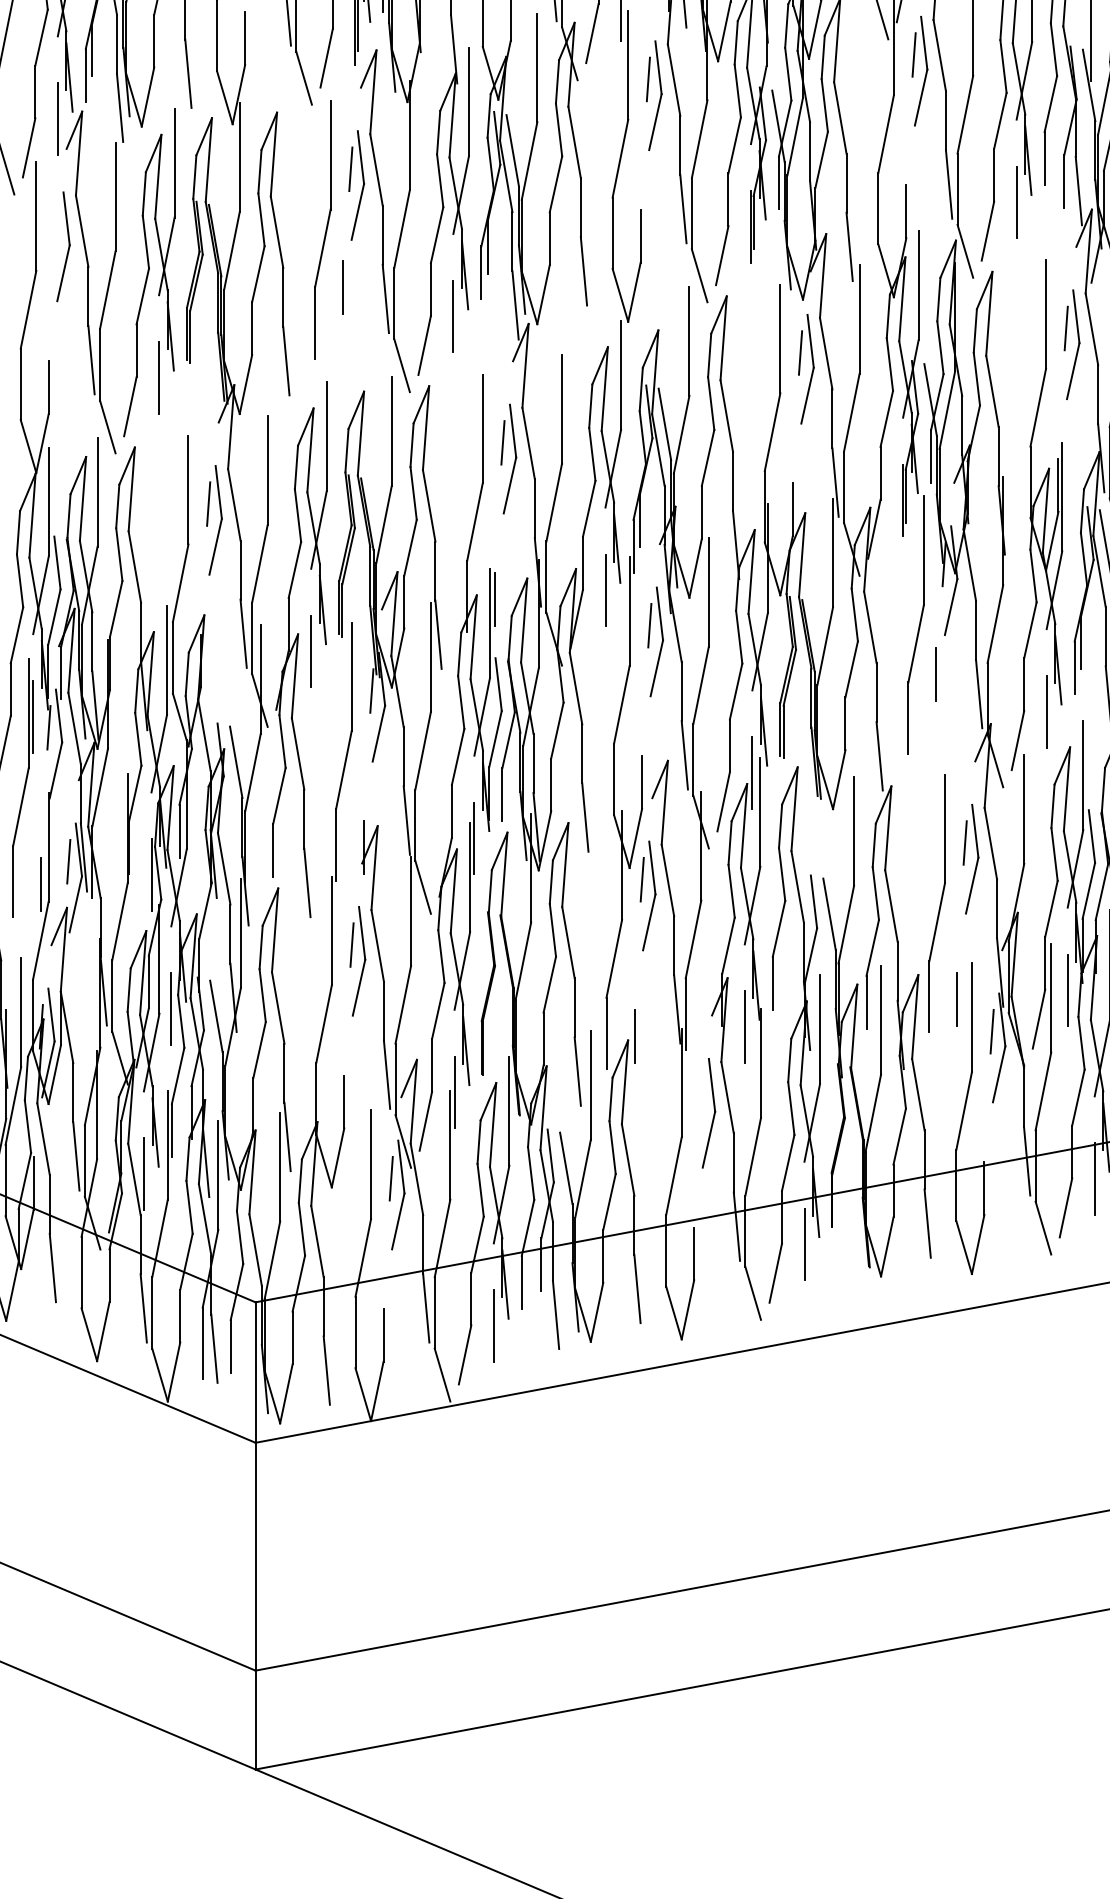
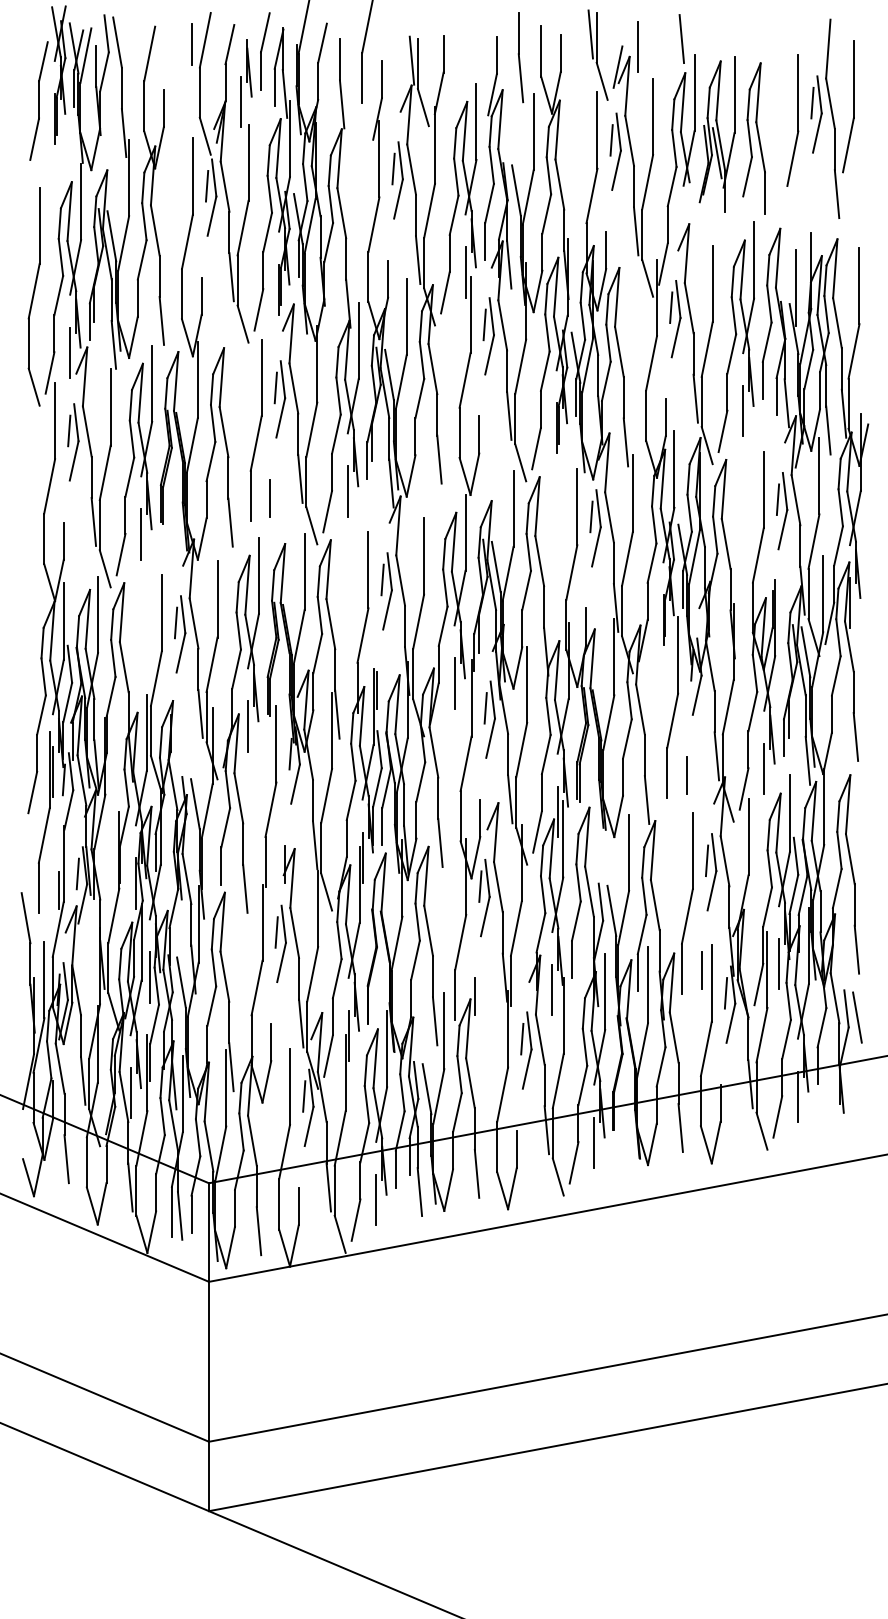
line: (56, 229) -> (69, 430), added
line: (341, 288) -> (269, 498), moved
line: (935, 674) -> (686, 775), moved
line: (702, 1096) -> (522, 1038), added

